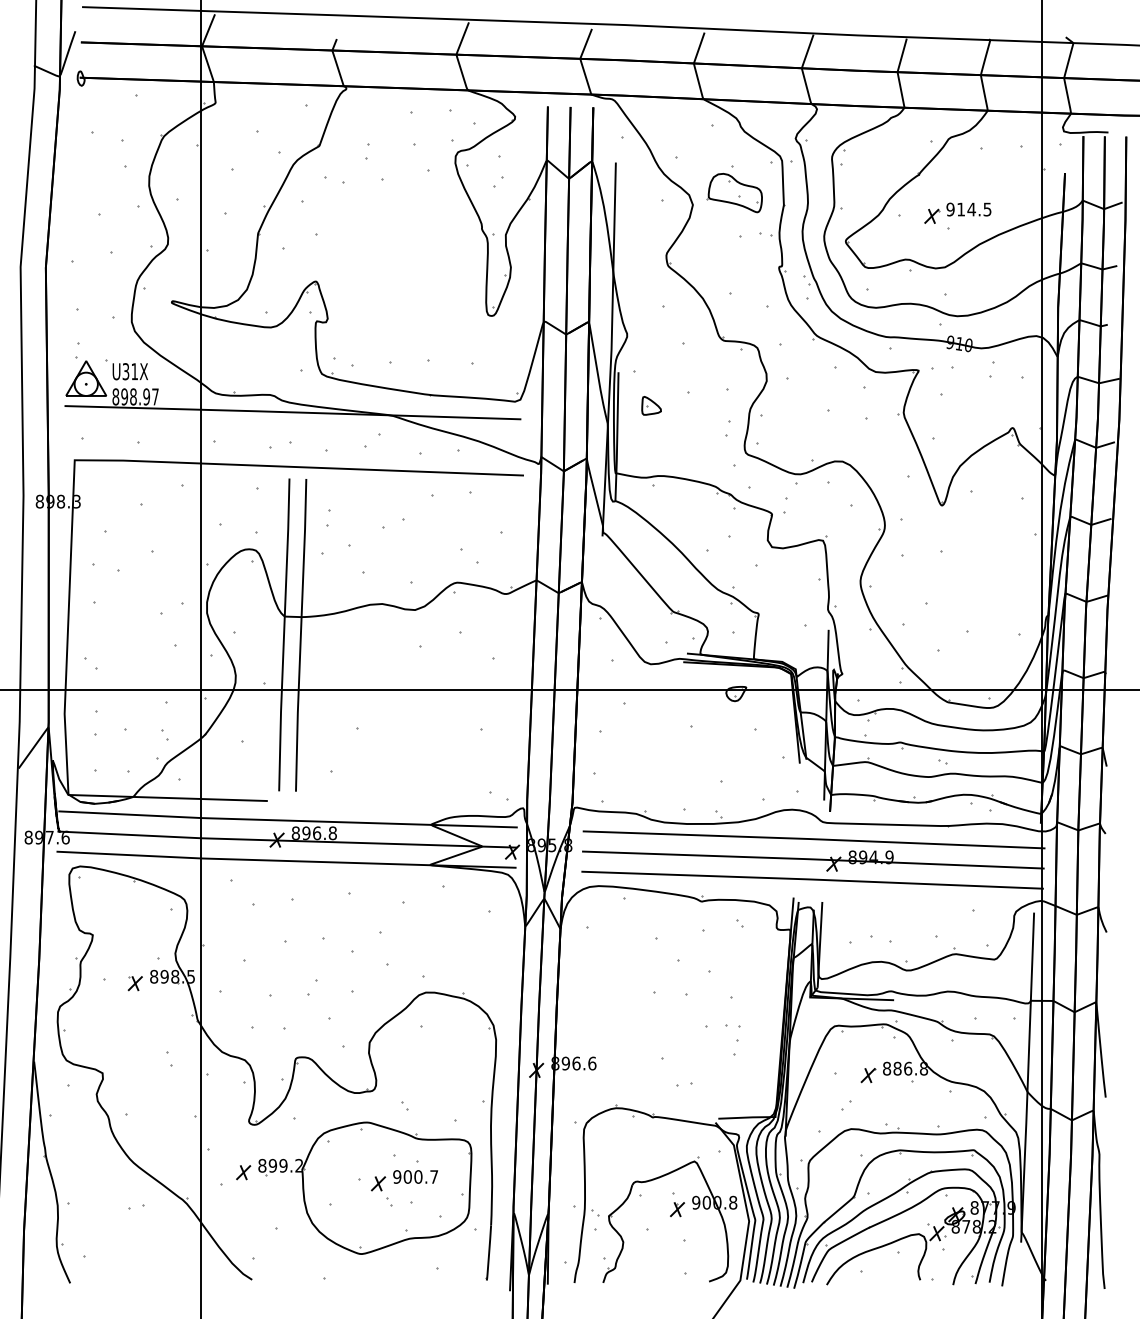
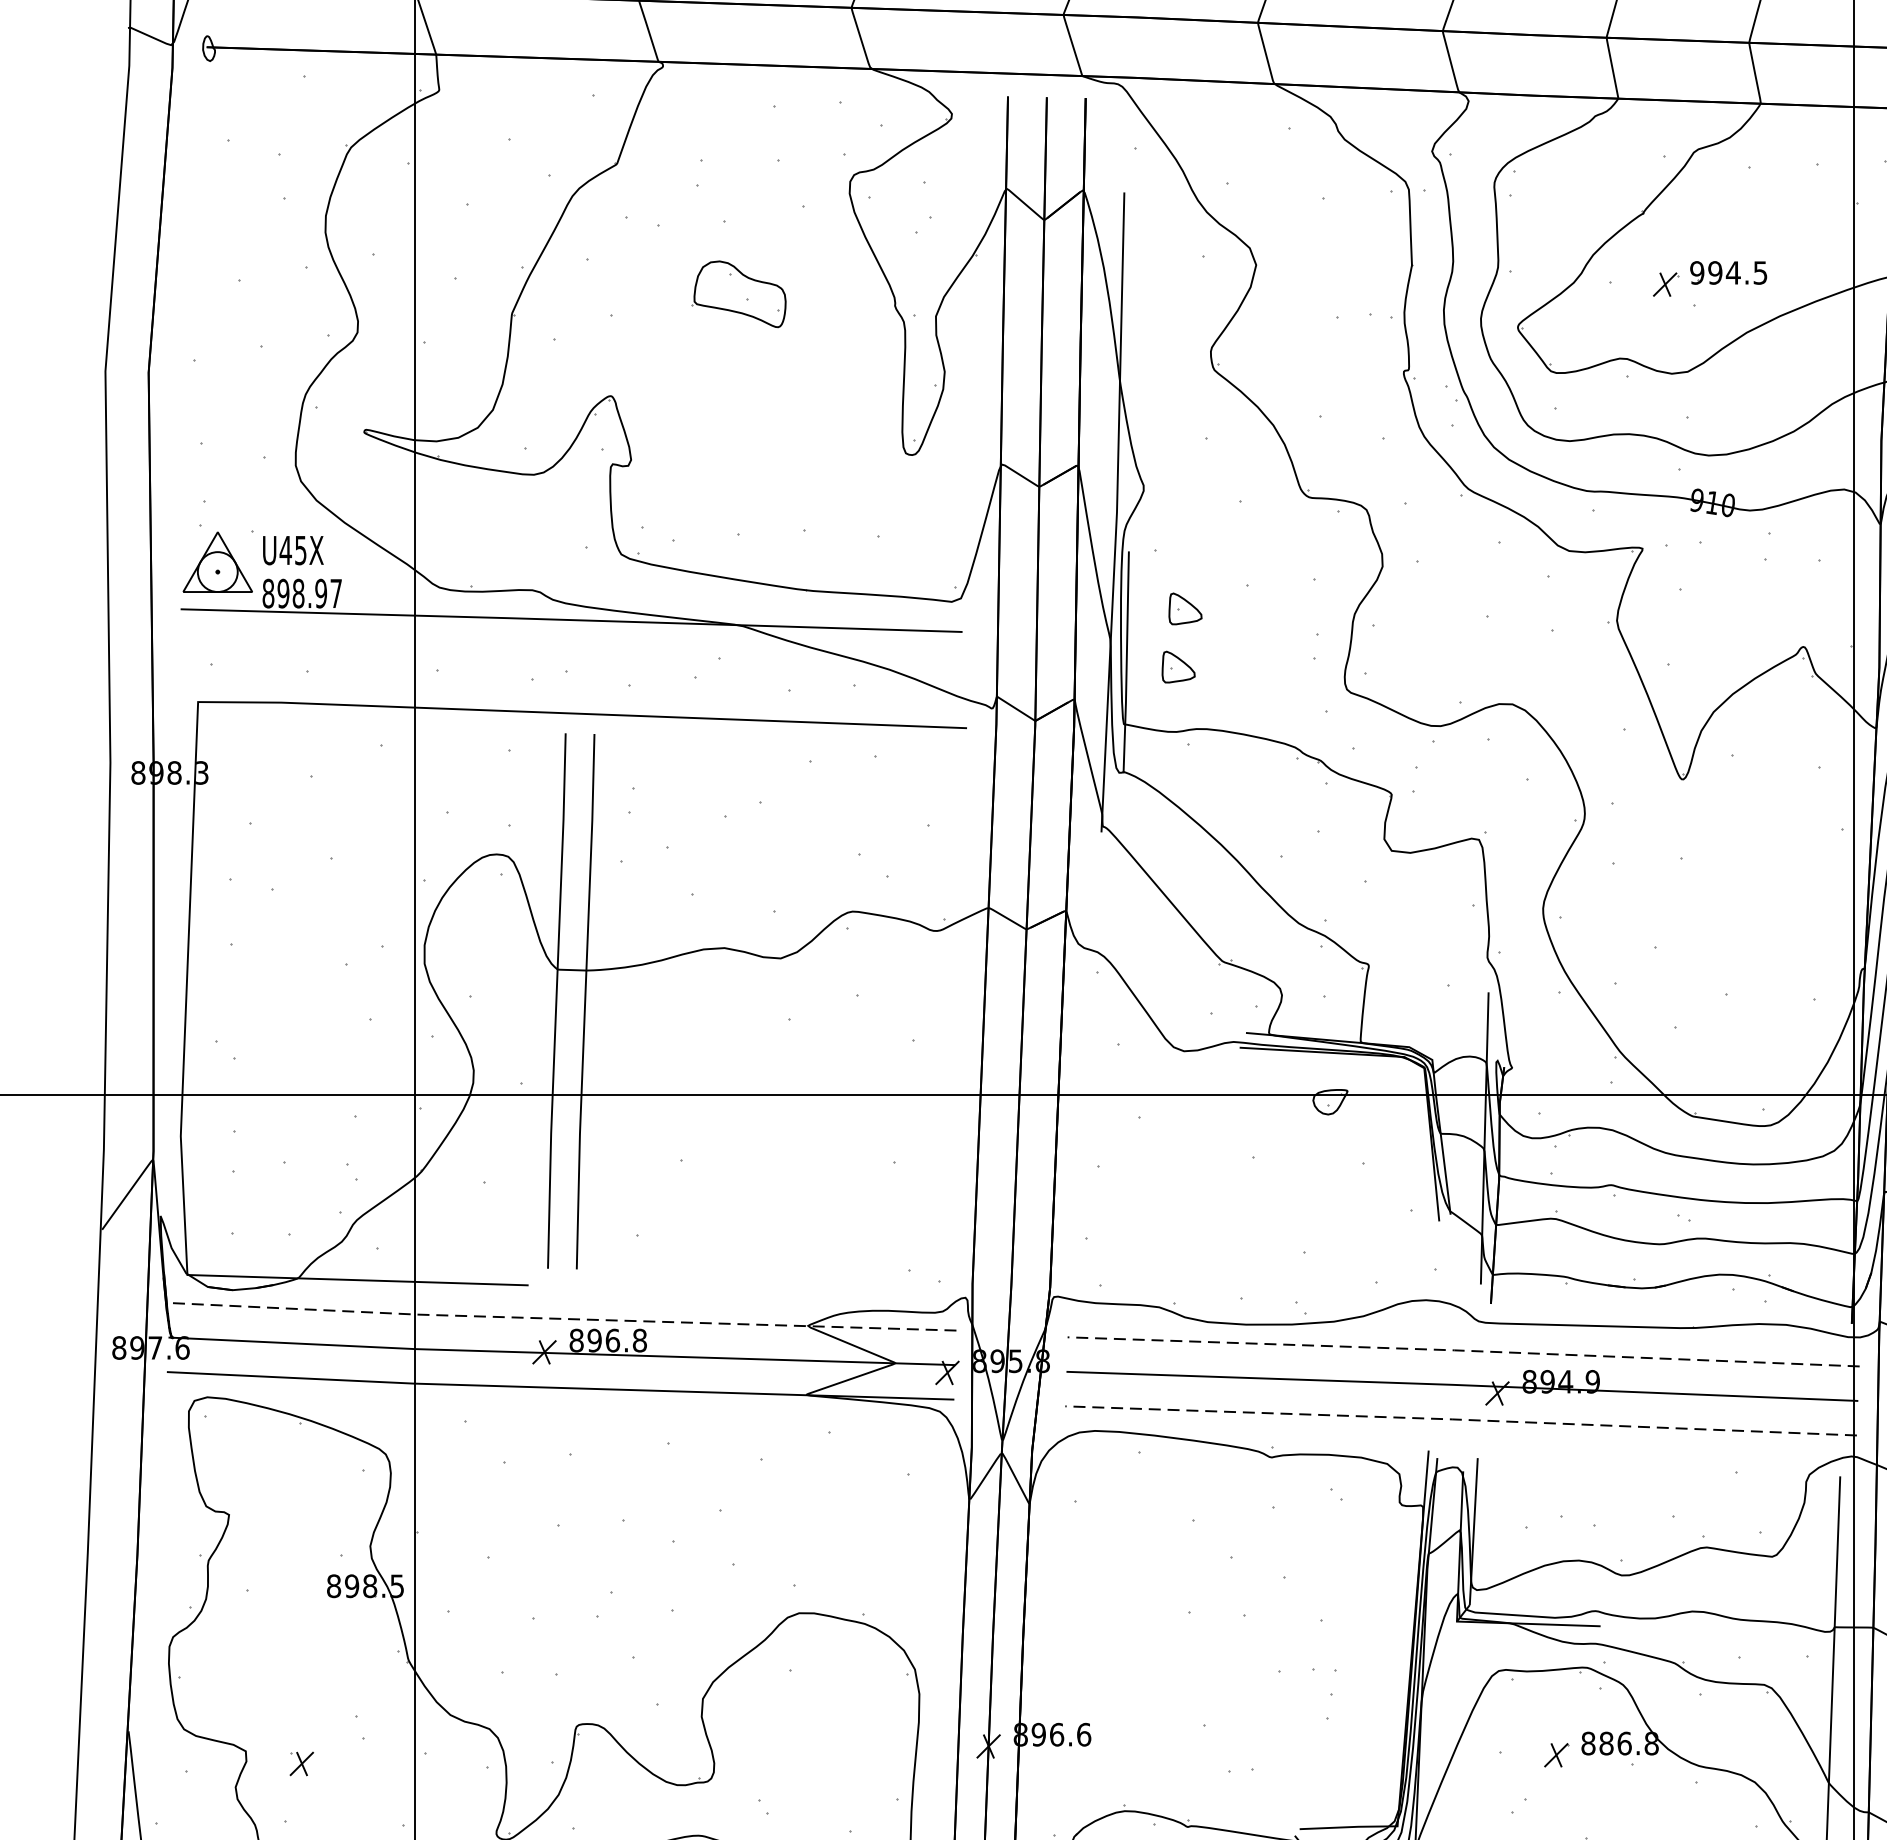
part: (734, 193) -> (738, 295), moved
text: (961, 209) -> (1715, 272), 914.5 -> 994.5
text: (129, 371) -> (291, 550), U31X -> U45X
part: (647, 439) -> (1178, 666), added
line: (287, 820) -> (562, 1318), solid -> dashed
line: (812, 839) -> (1460, 1351), solid -> dashed
line: (811, 879) -> (1459, 1419), solid -> dashed
part: (134, 983) -> (300, 1763), moved

